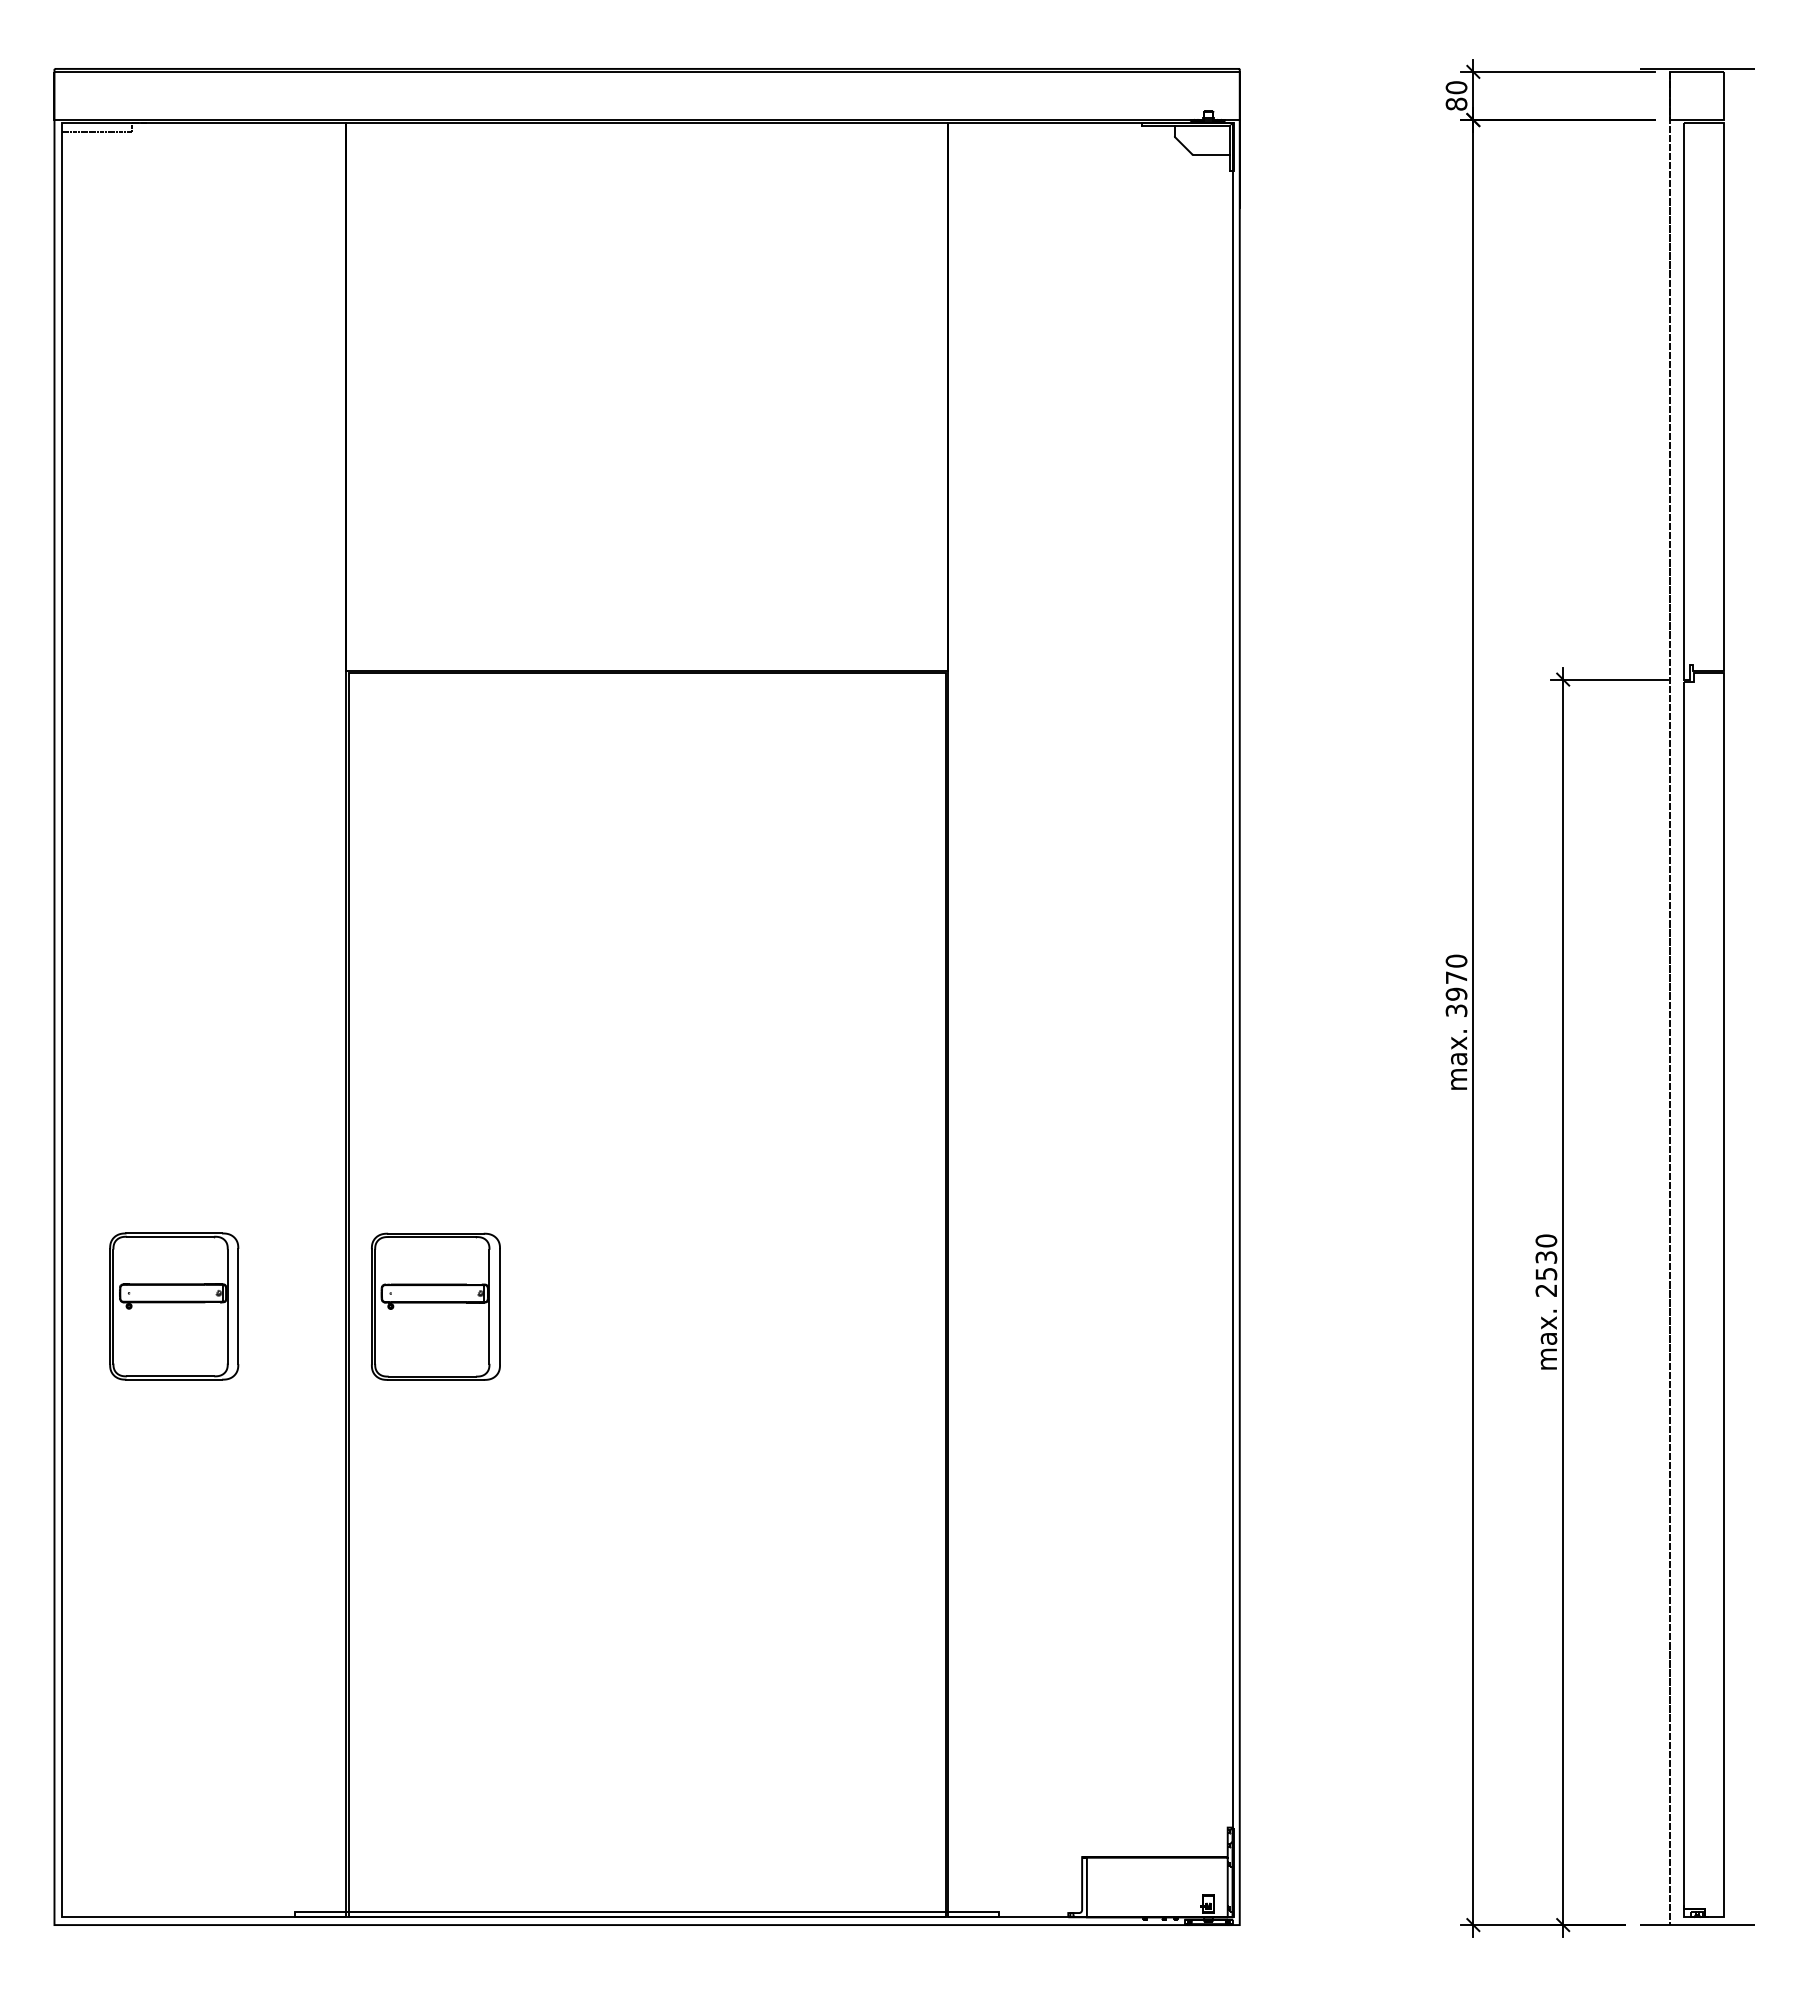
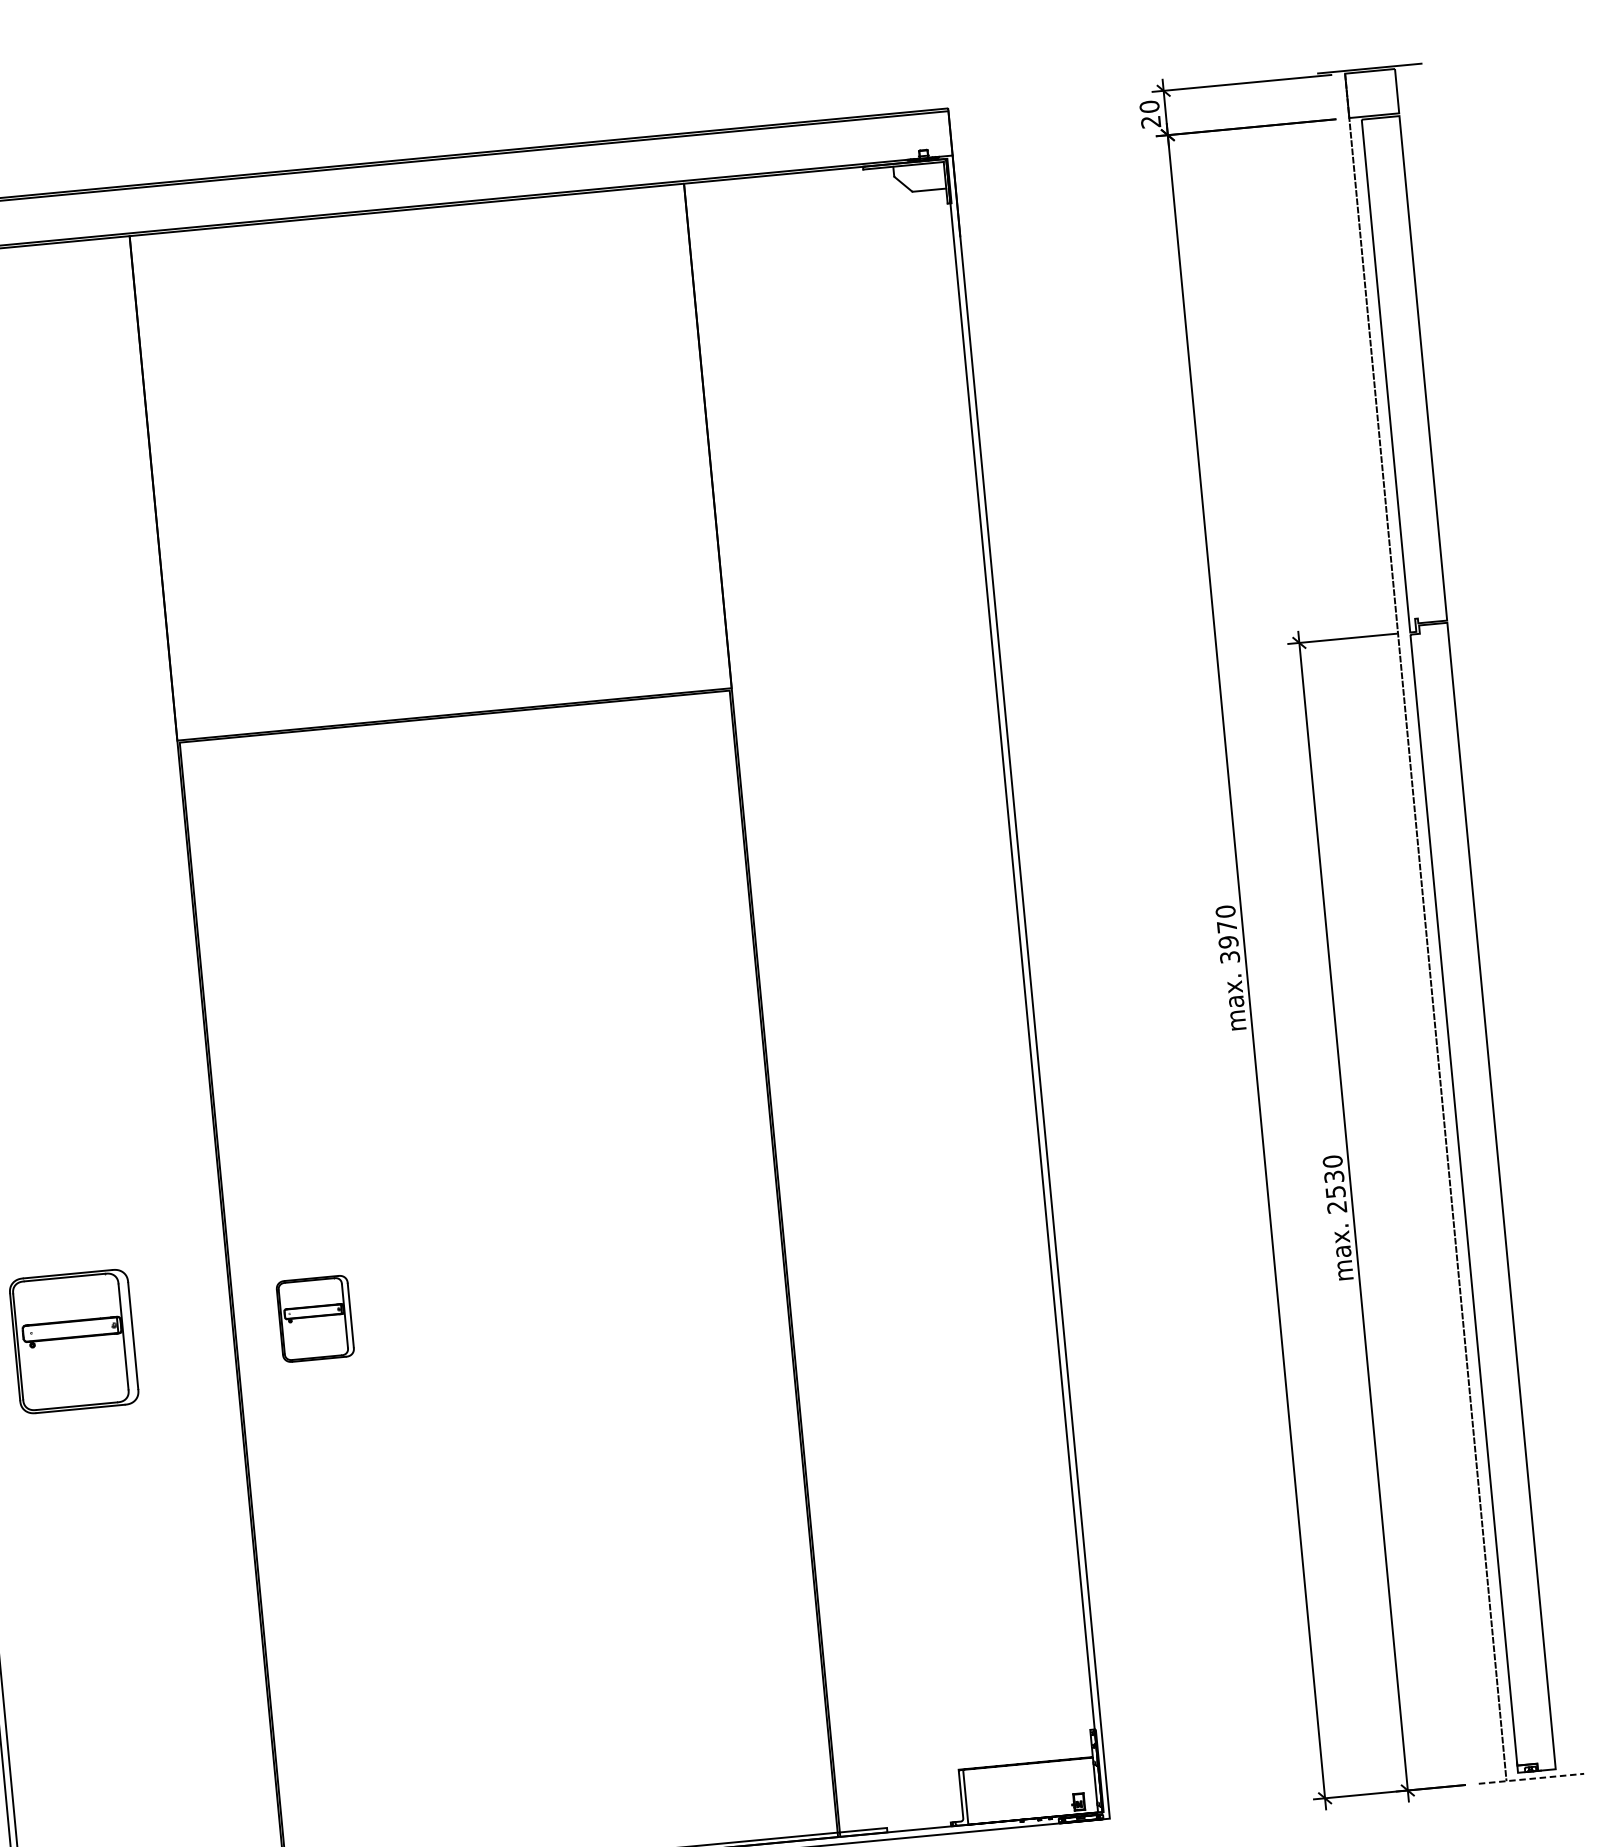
text: (1456, 103) -> (1150, 121), 80 -> 20
part: (435, 1306) -> (314, 1318), size x0.6
line: (1697, 1925) -> (1531, 1779), solid -> dashed

